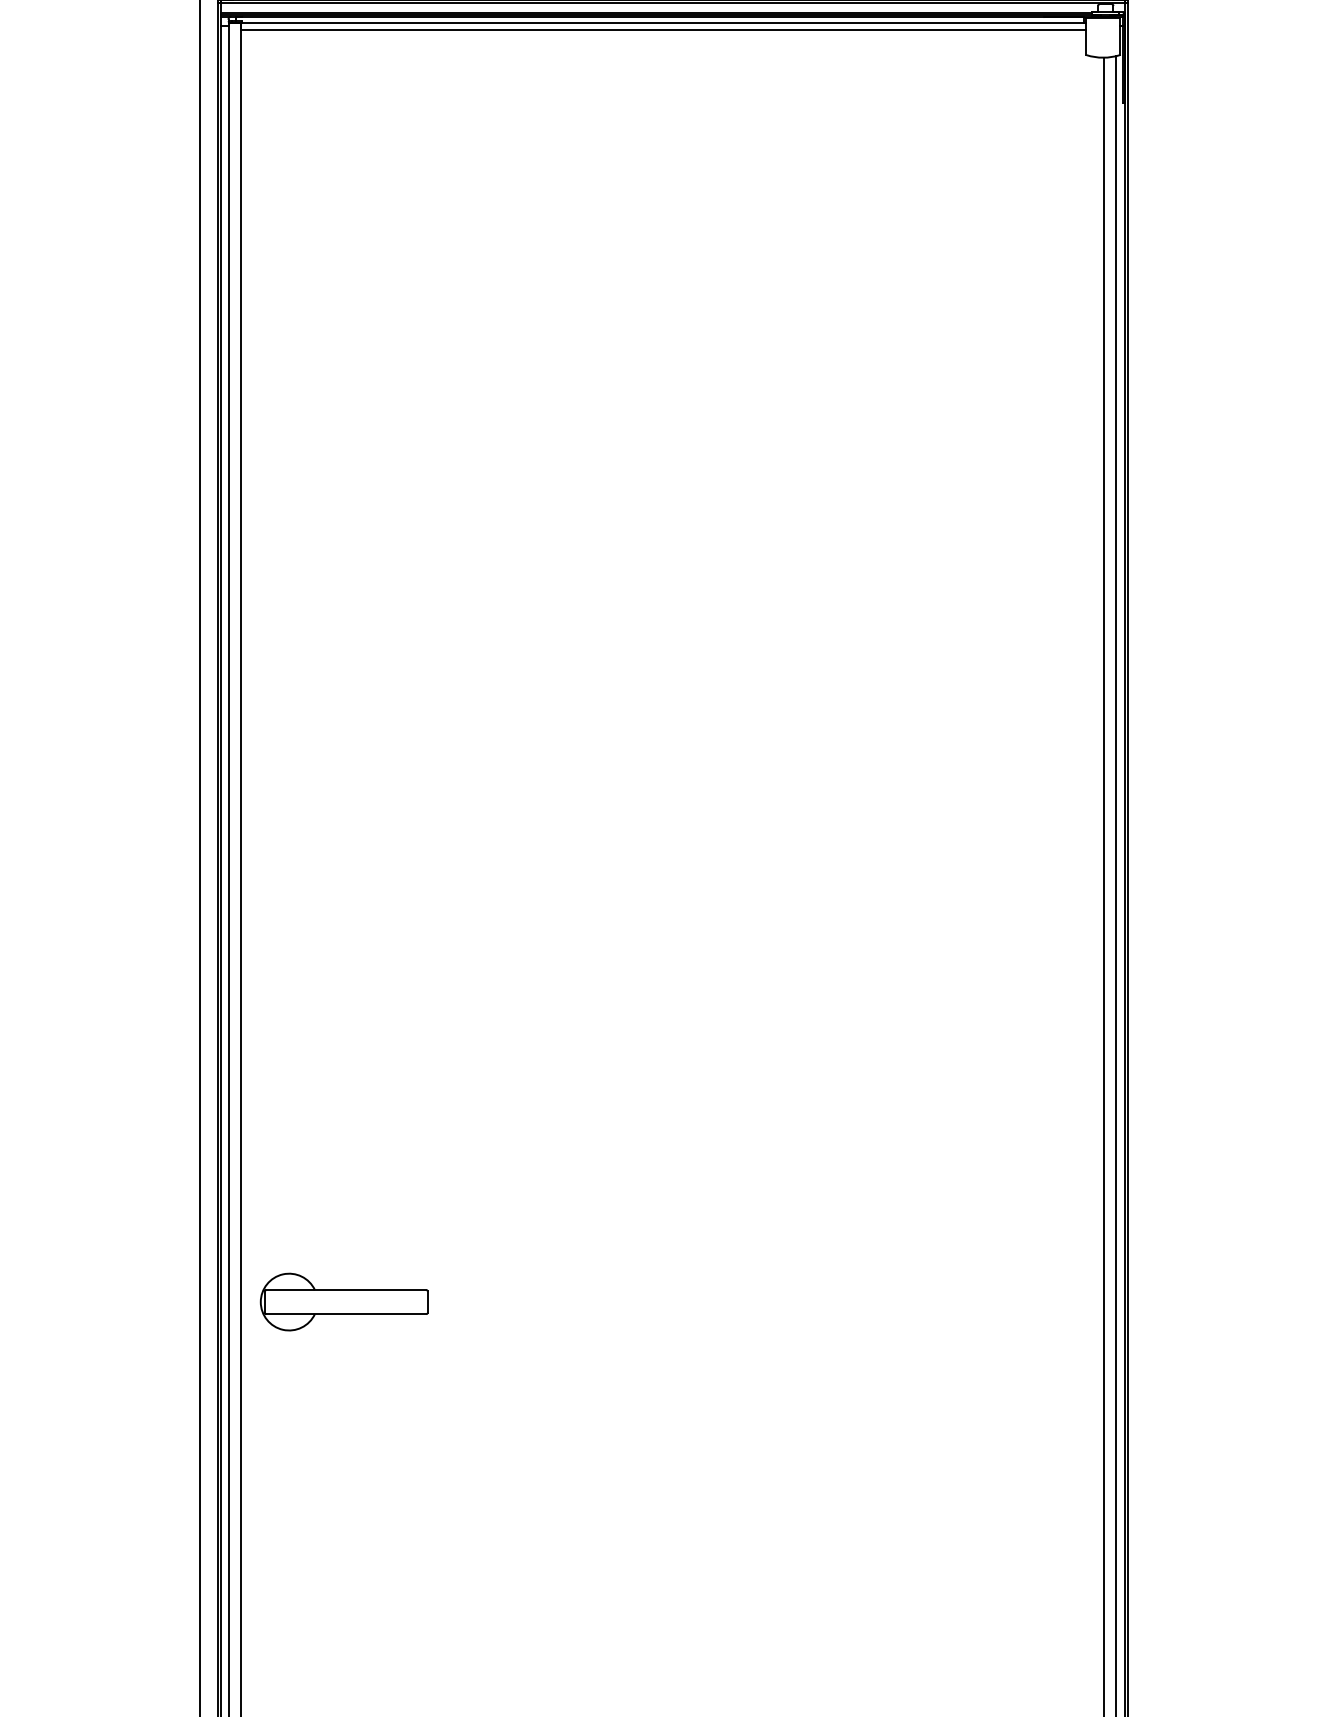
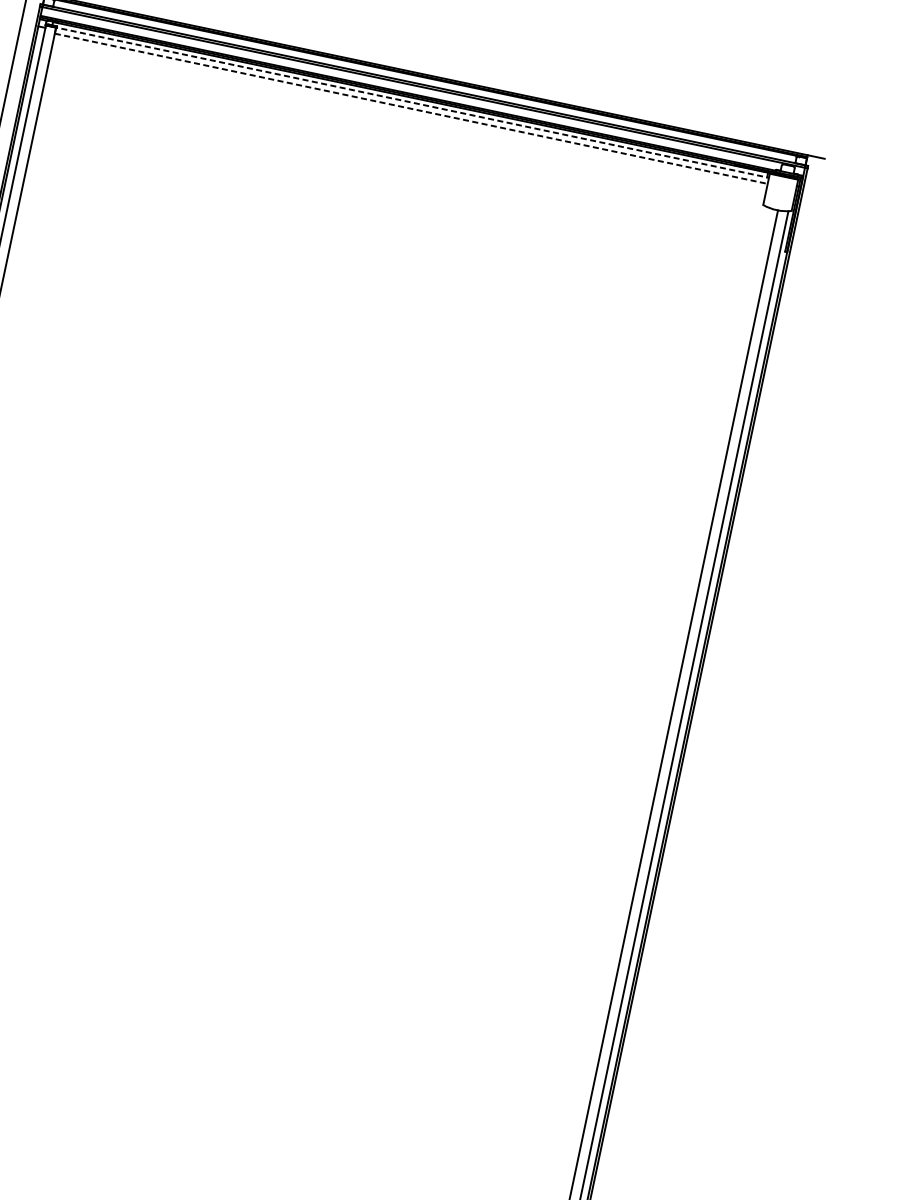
line: (661, 22) -> (410, 102), solid -> dashed
line: (663, 30) -> (411, 109), solid -> dashed

